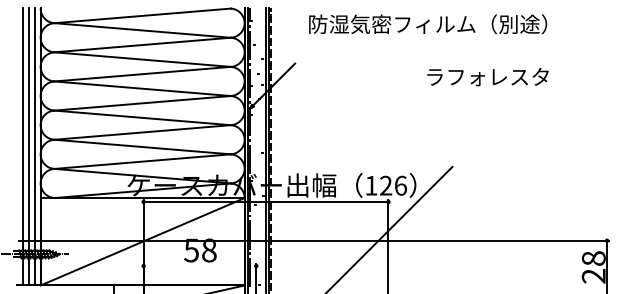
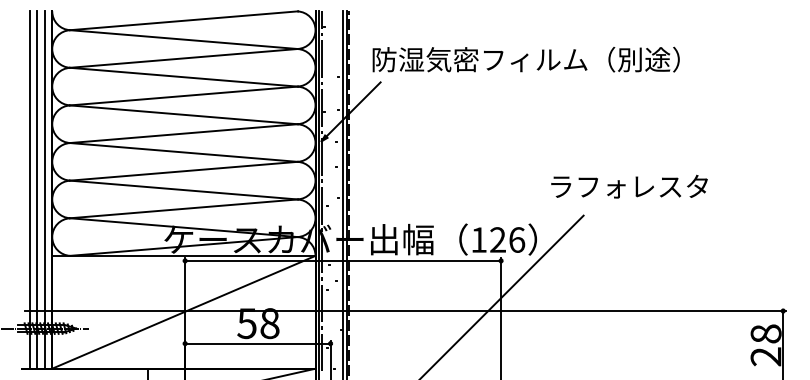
text: (427, 24) -> (525, 59), moved
text: (487, 76) -> (629, 186), moved
line: (199, 265) -> (257, 343), added

